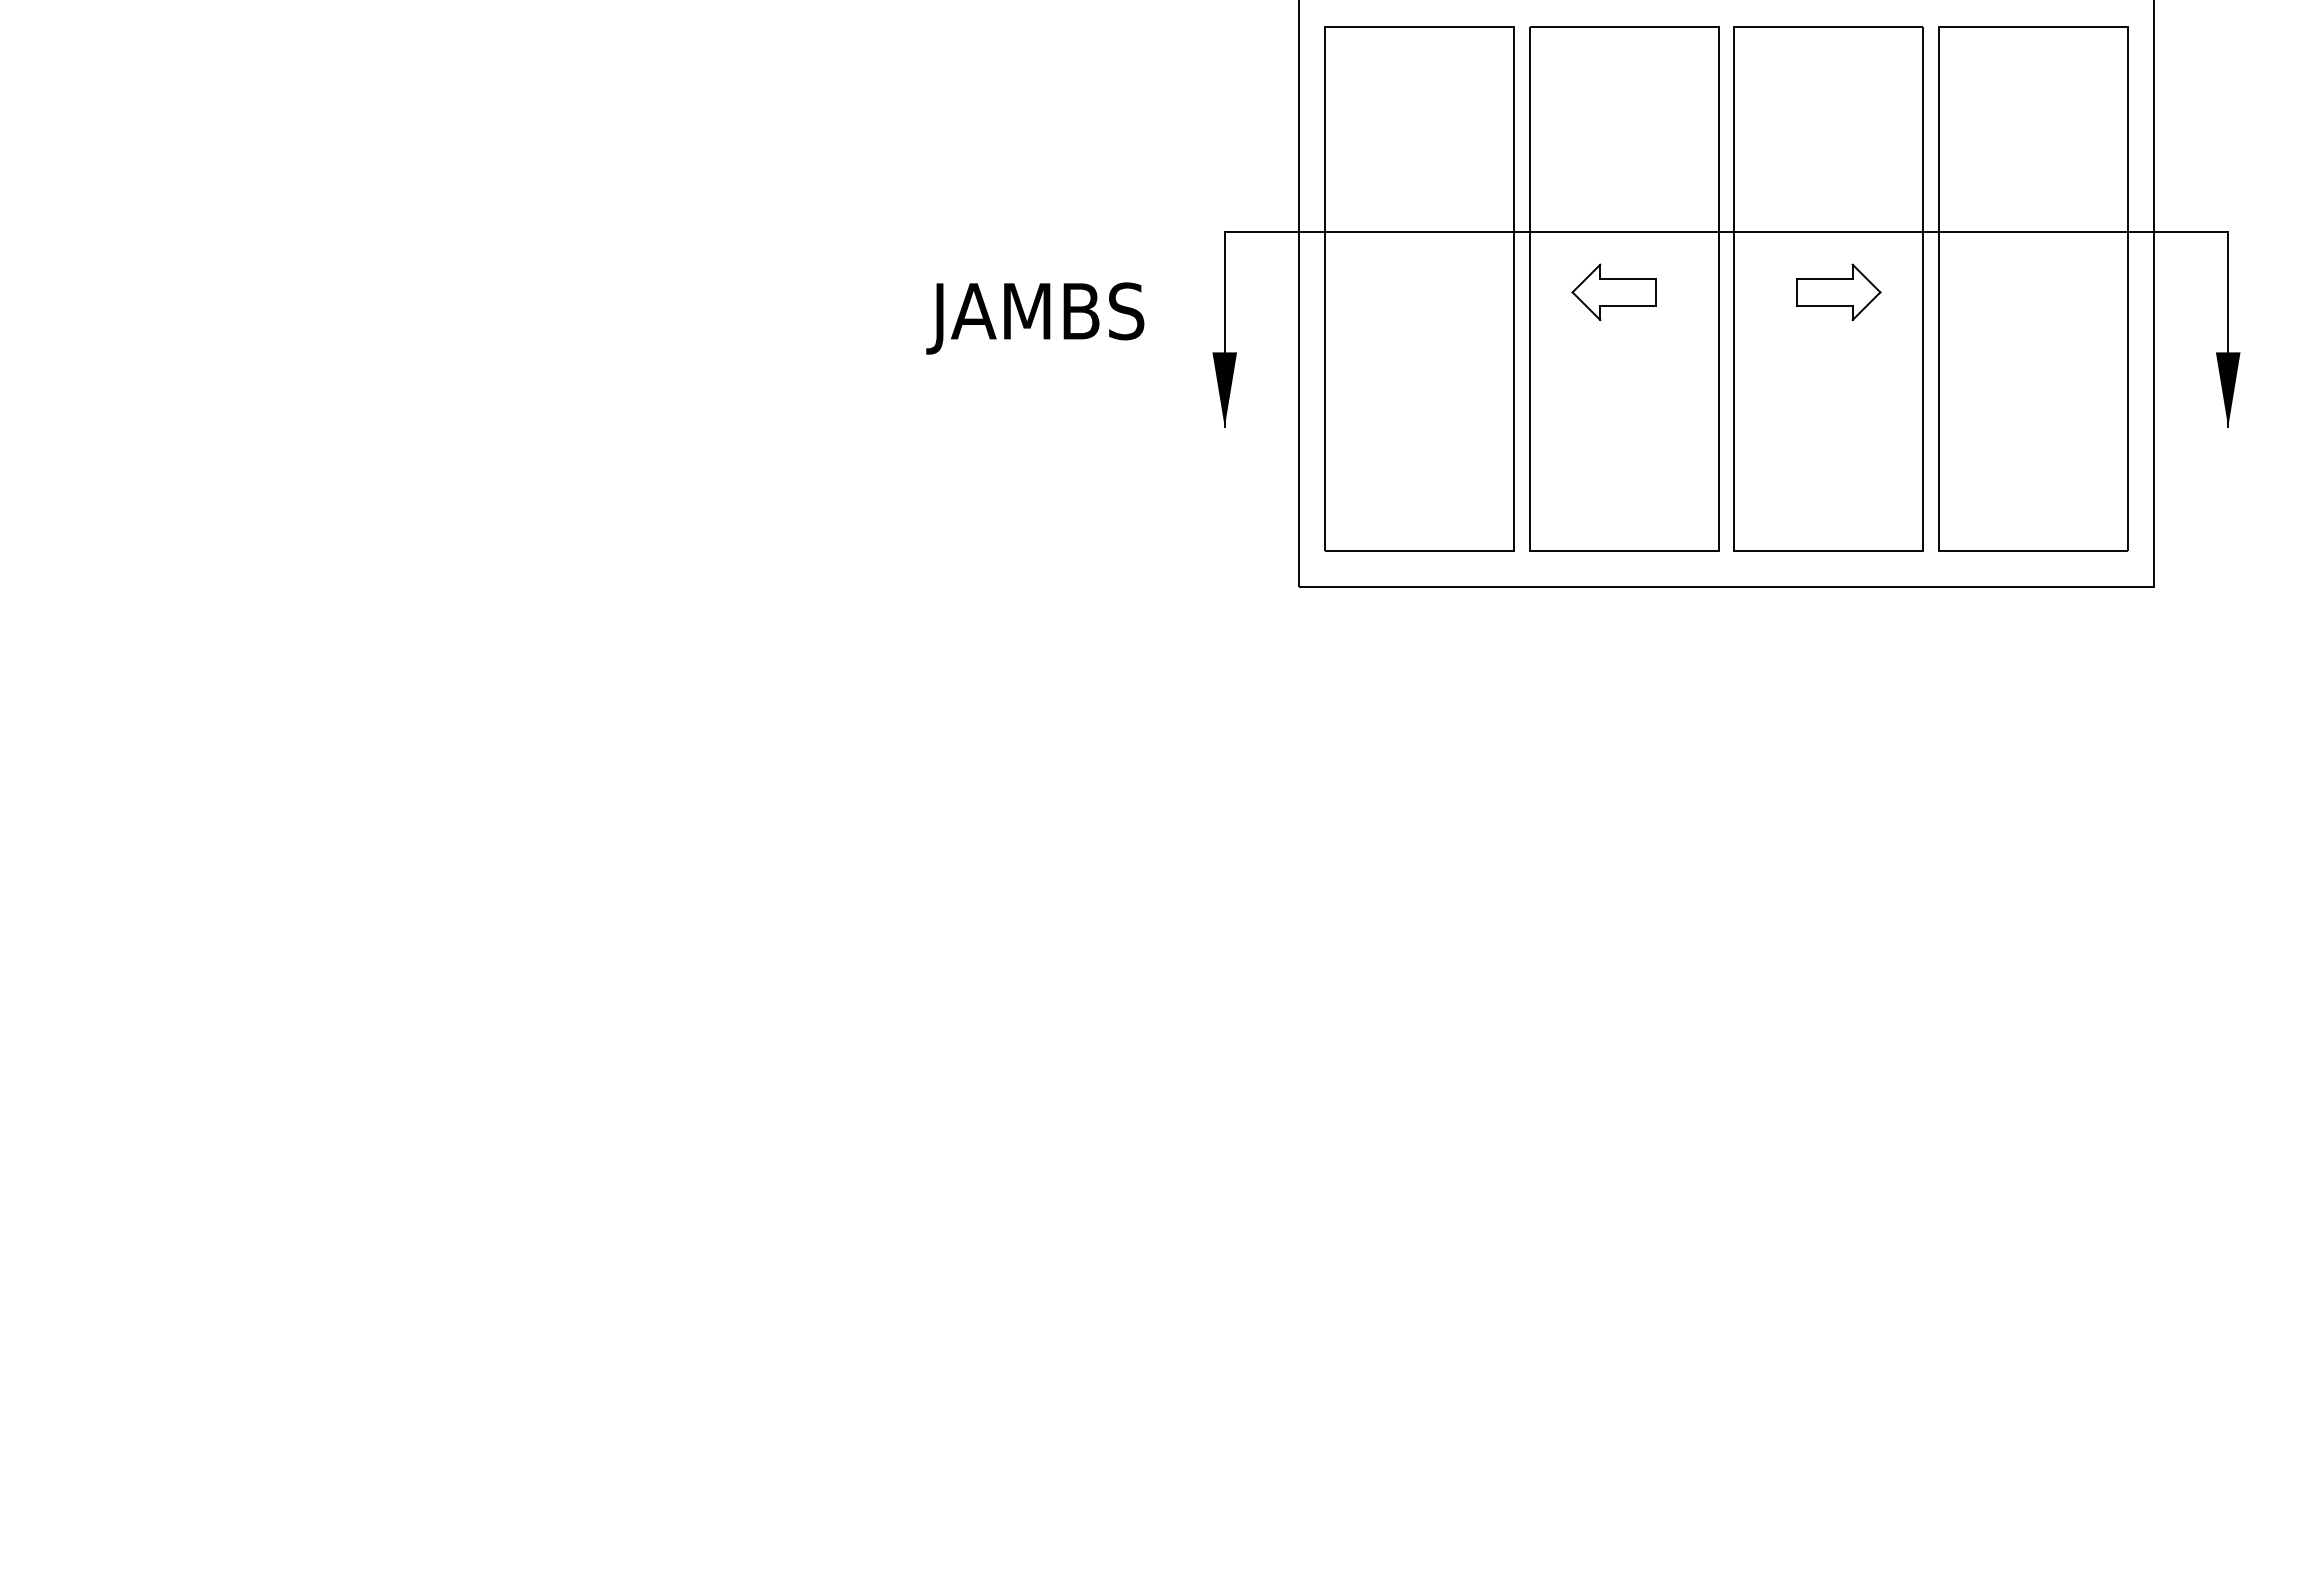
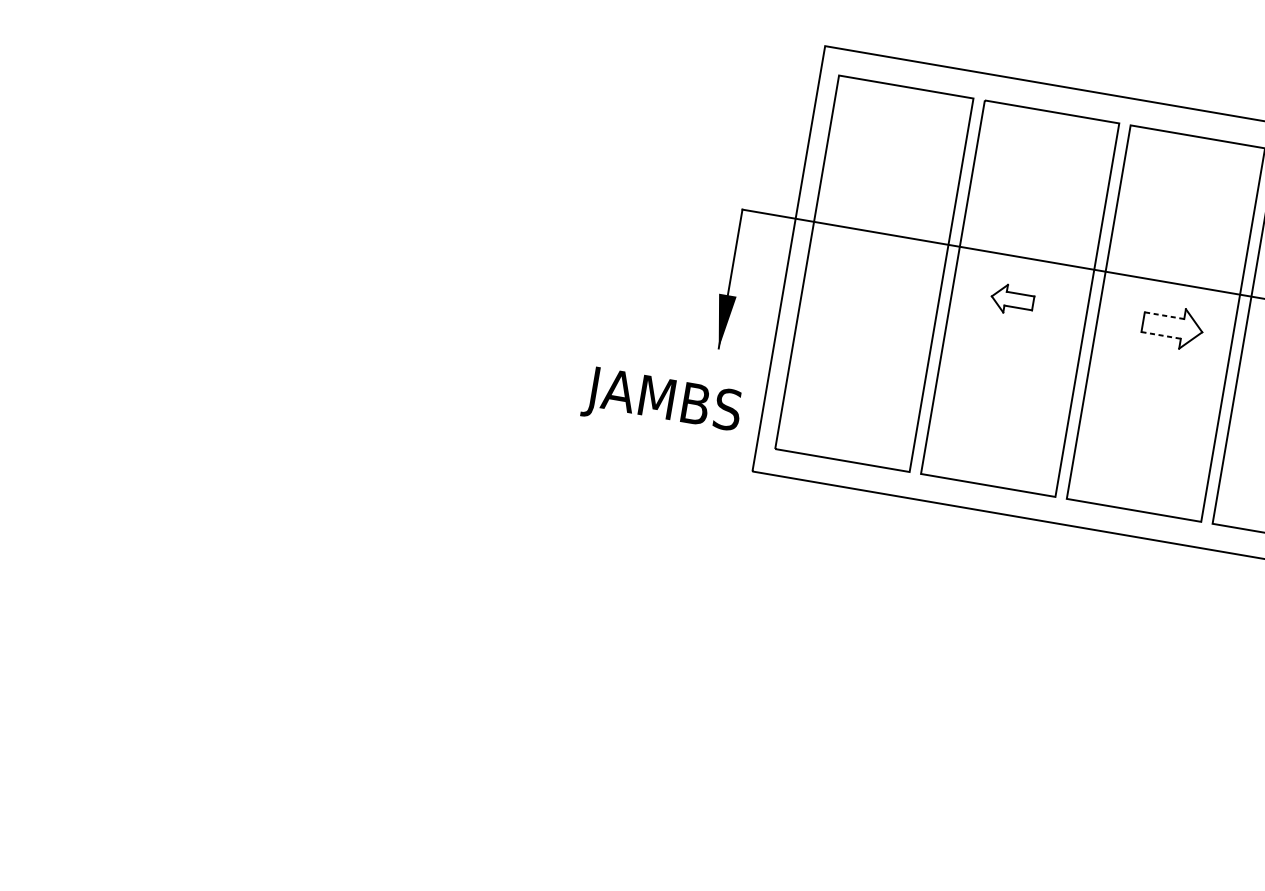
line: (1825, 278) -> (1164, 315), solid -> dashed
part: (1613, 292) -> (1012, 299), size x0.7
line: (1825, 306) -> (1161, 335), solid -> dashed
text: (1035, 318) -> (662, 403), moved

